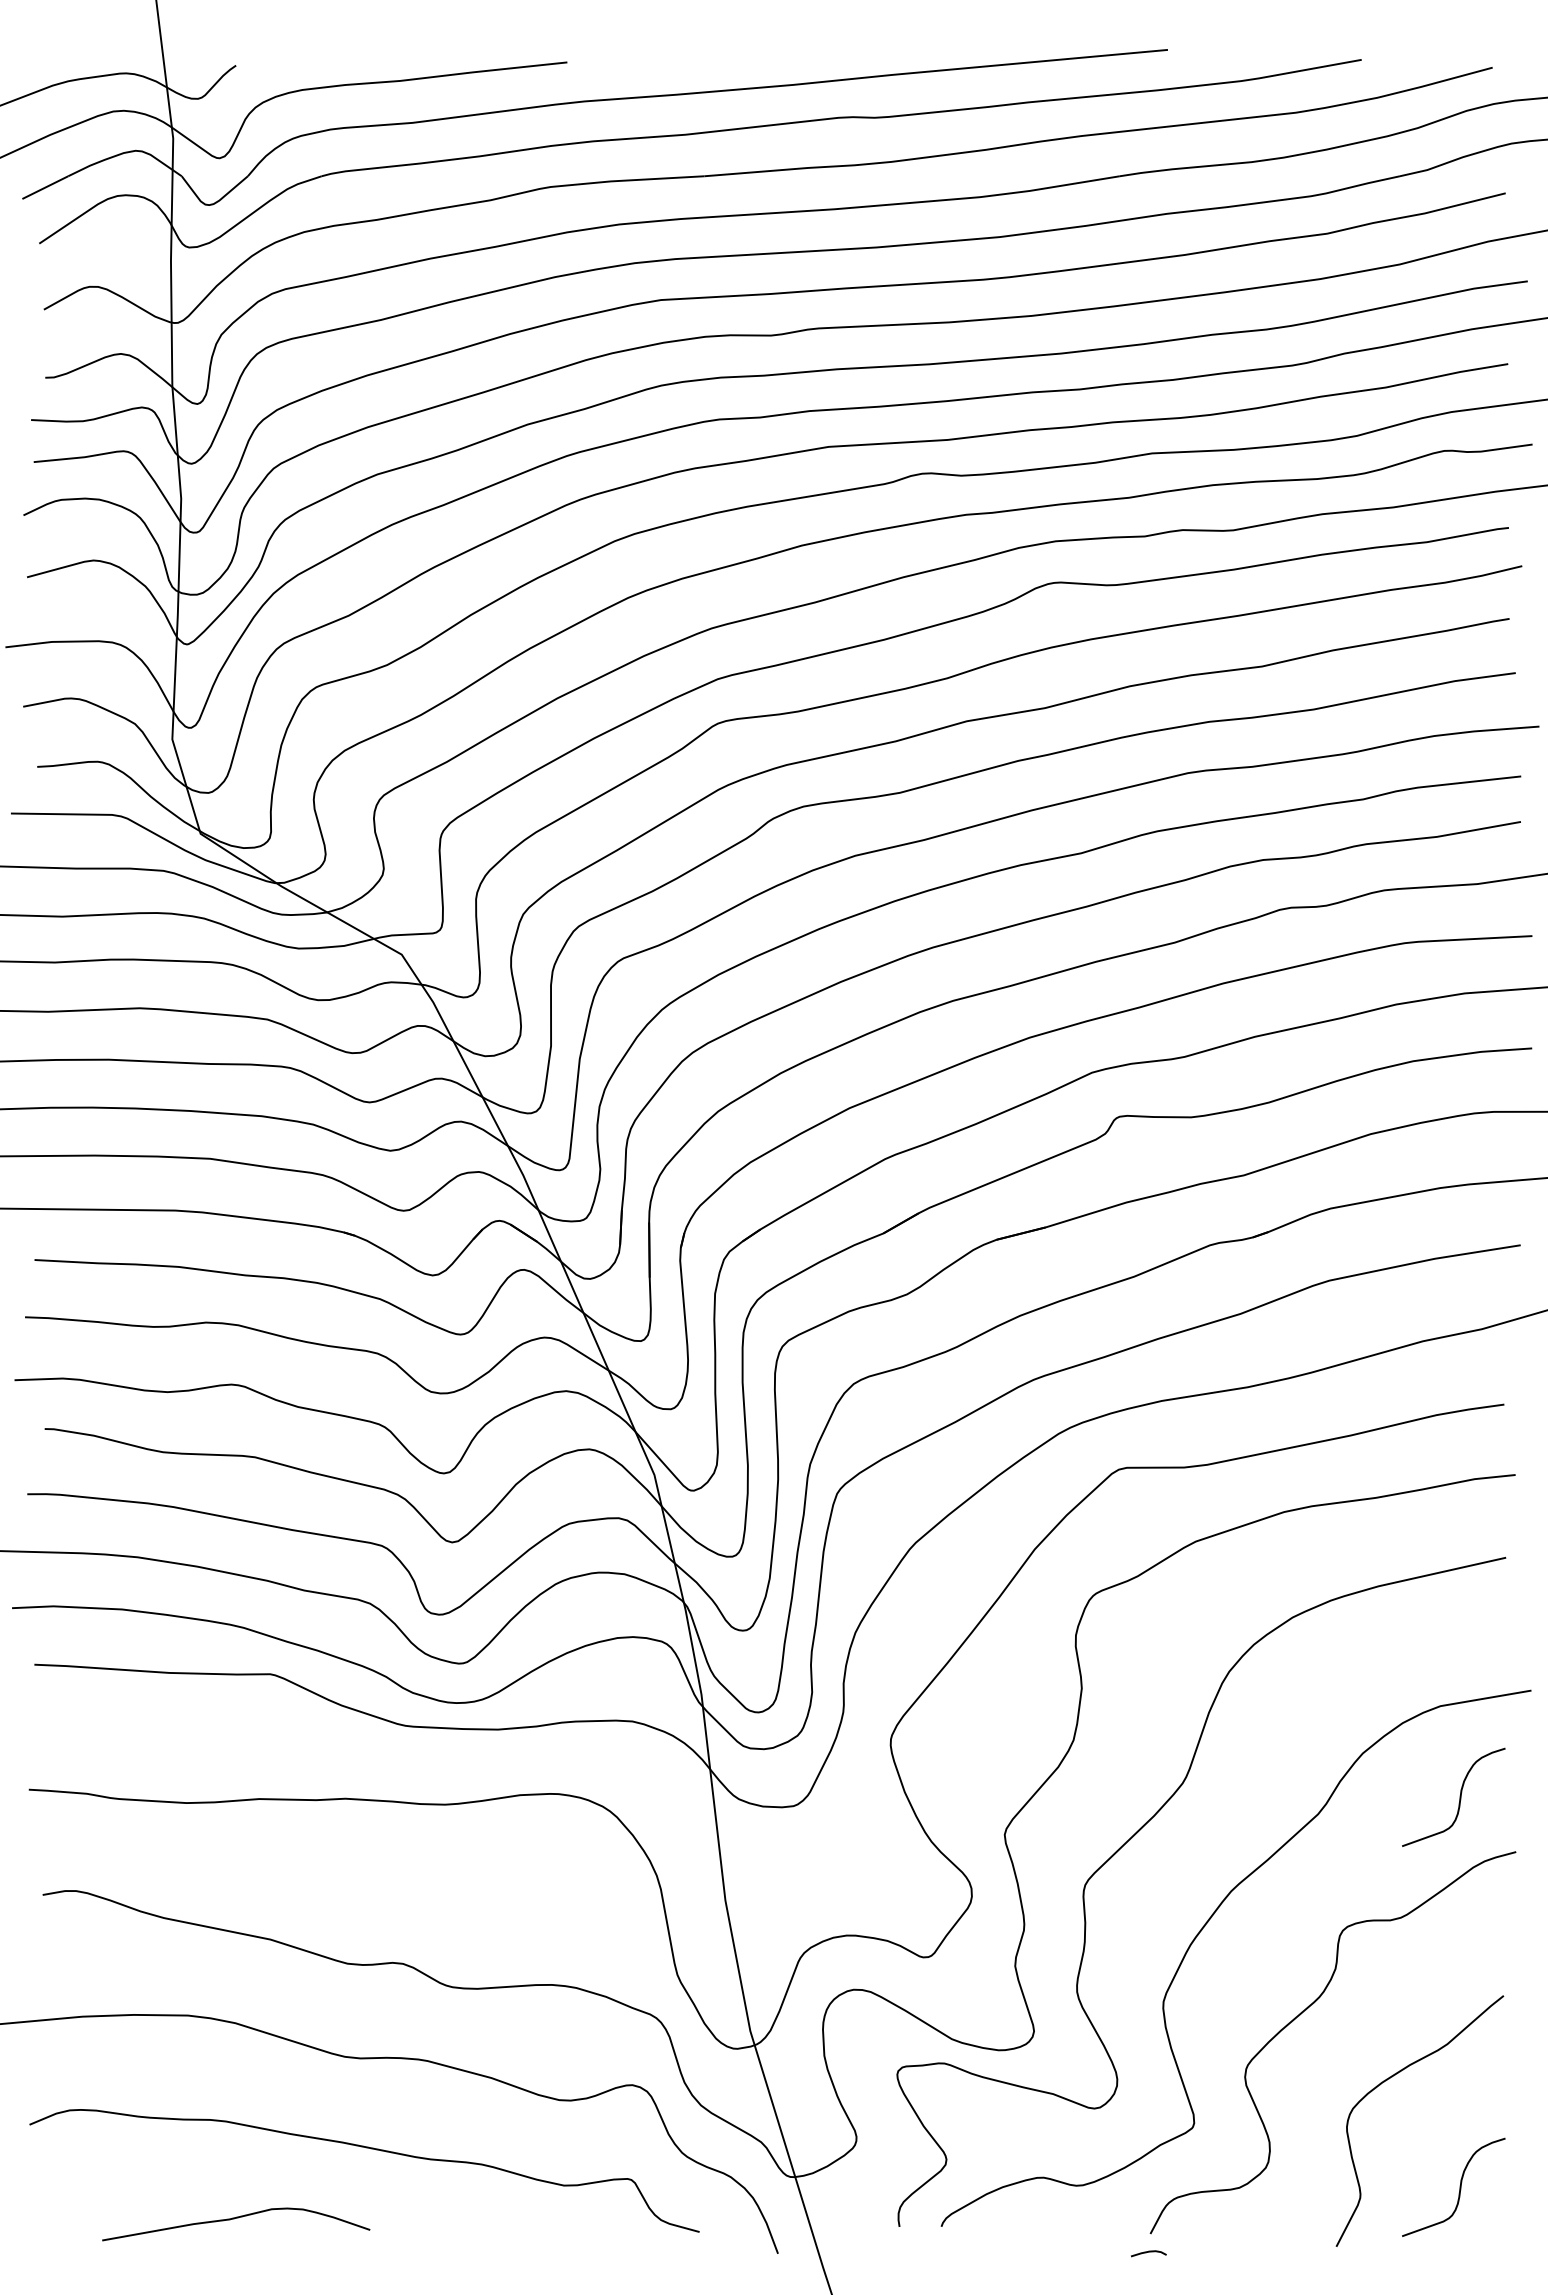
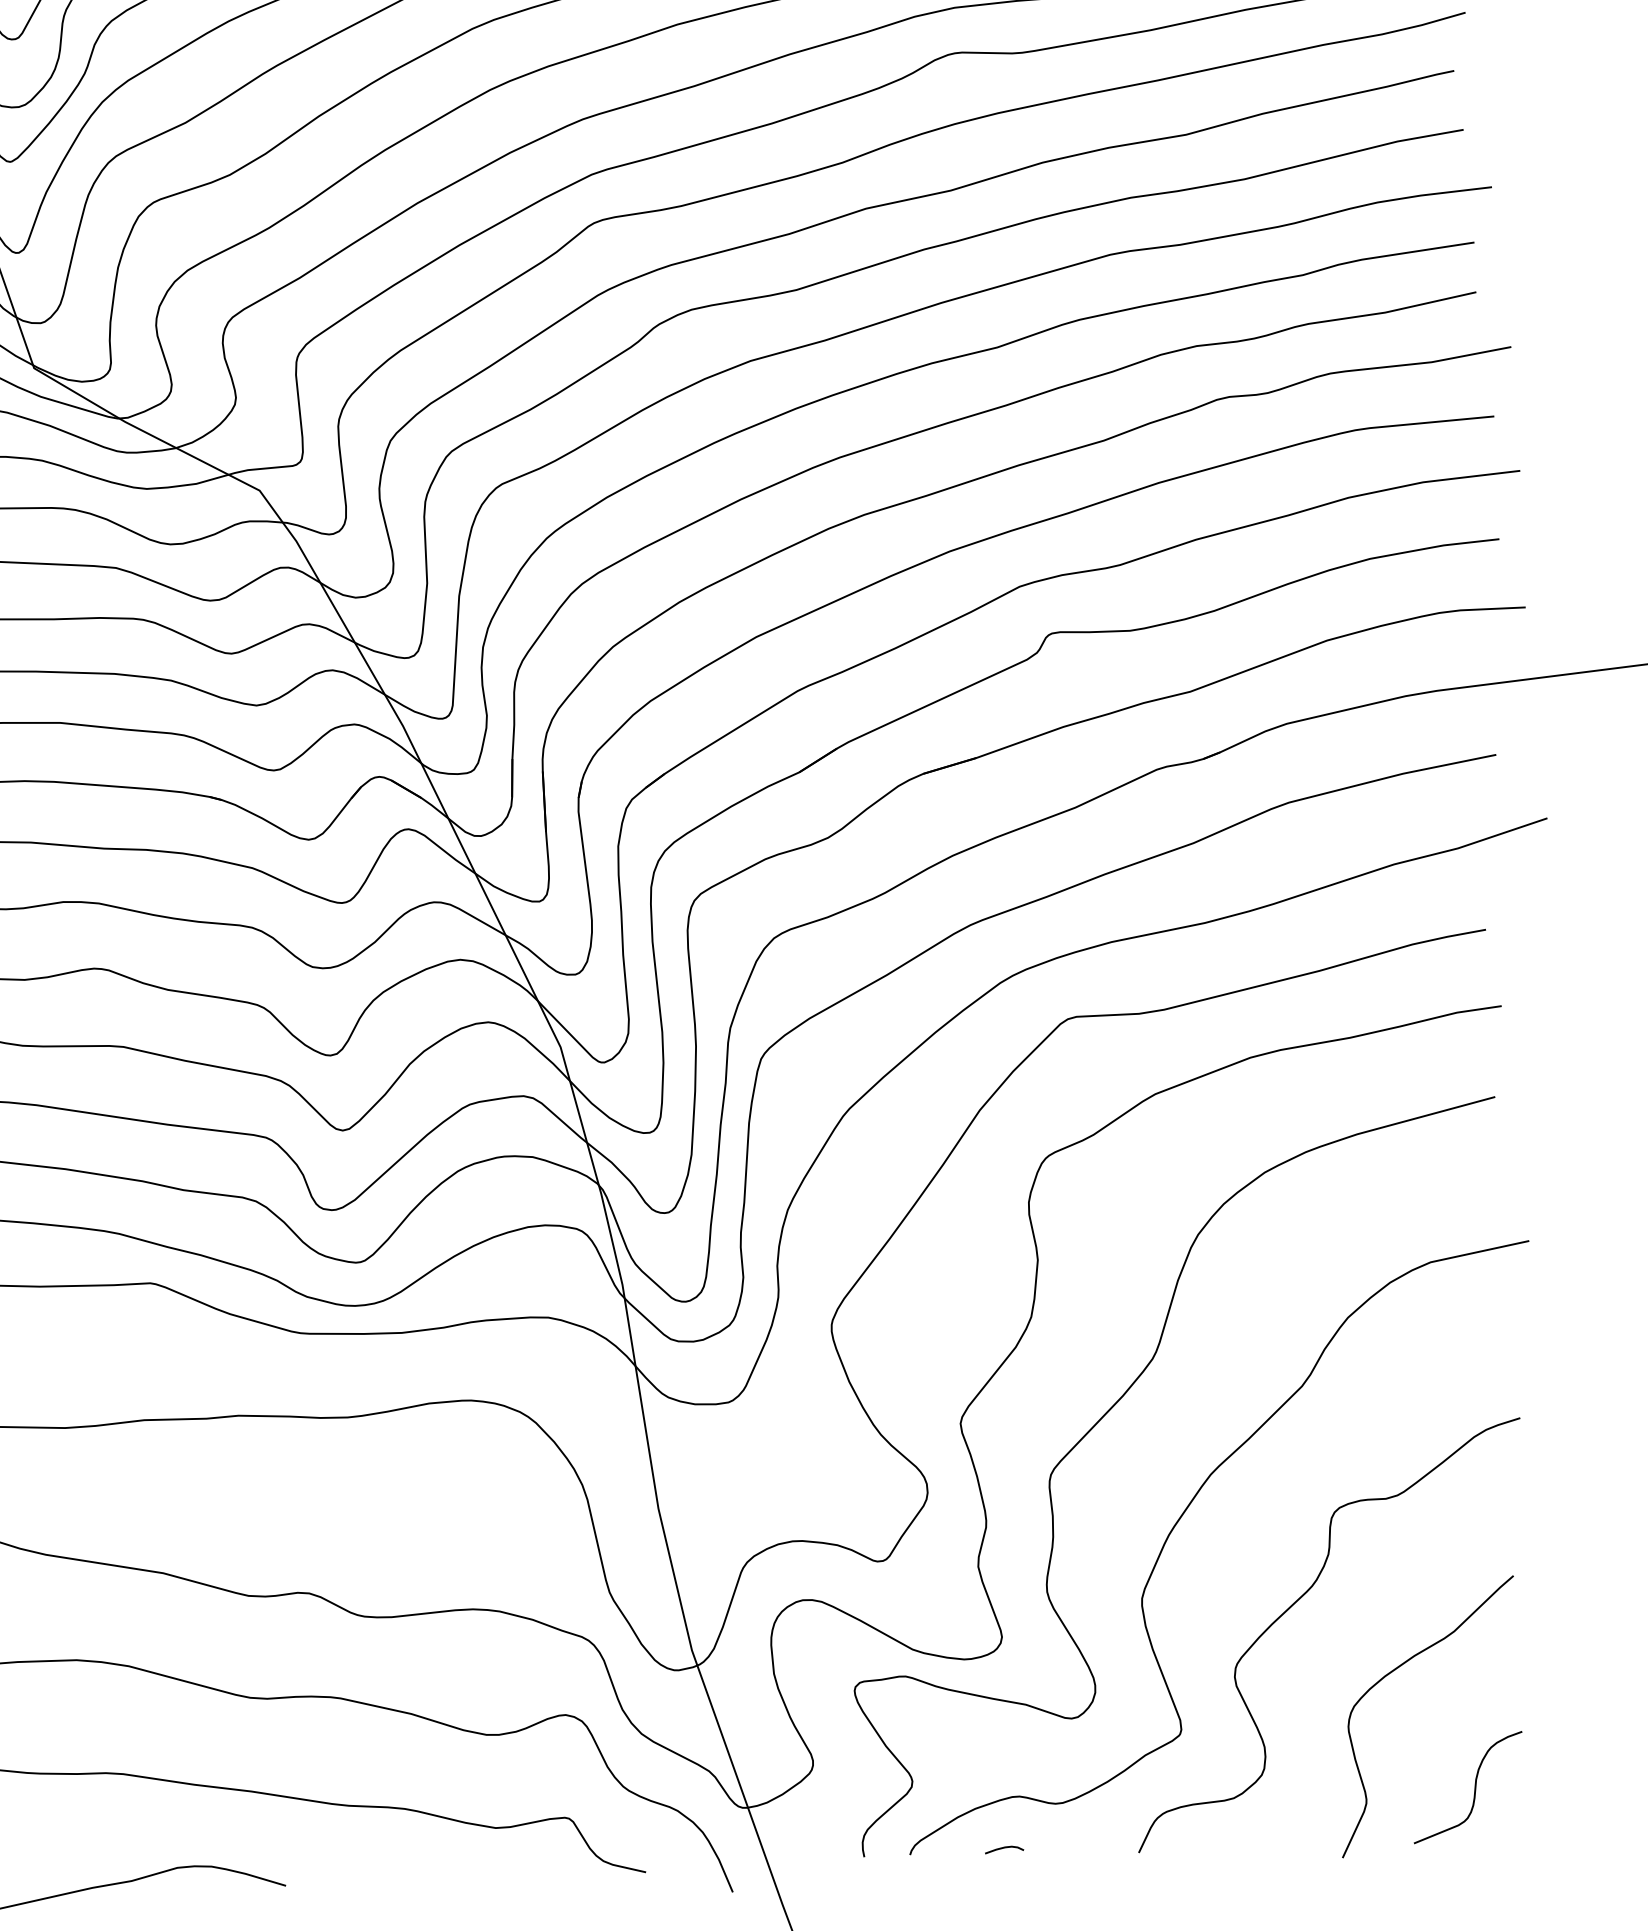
curve: (1459, 1796) -> (1455, 1360), removed
curve: (1148, 2252) -> (1004, 1848), moved

